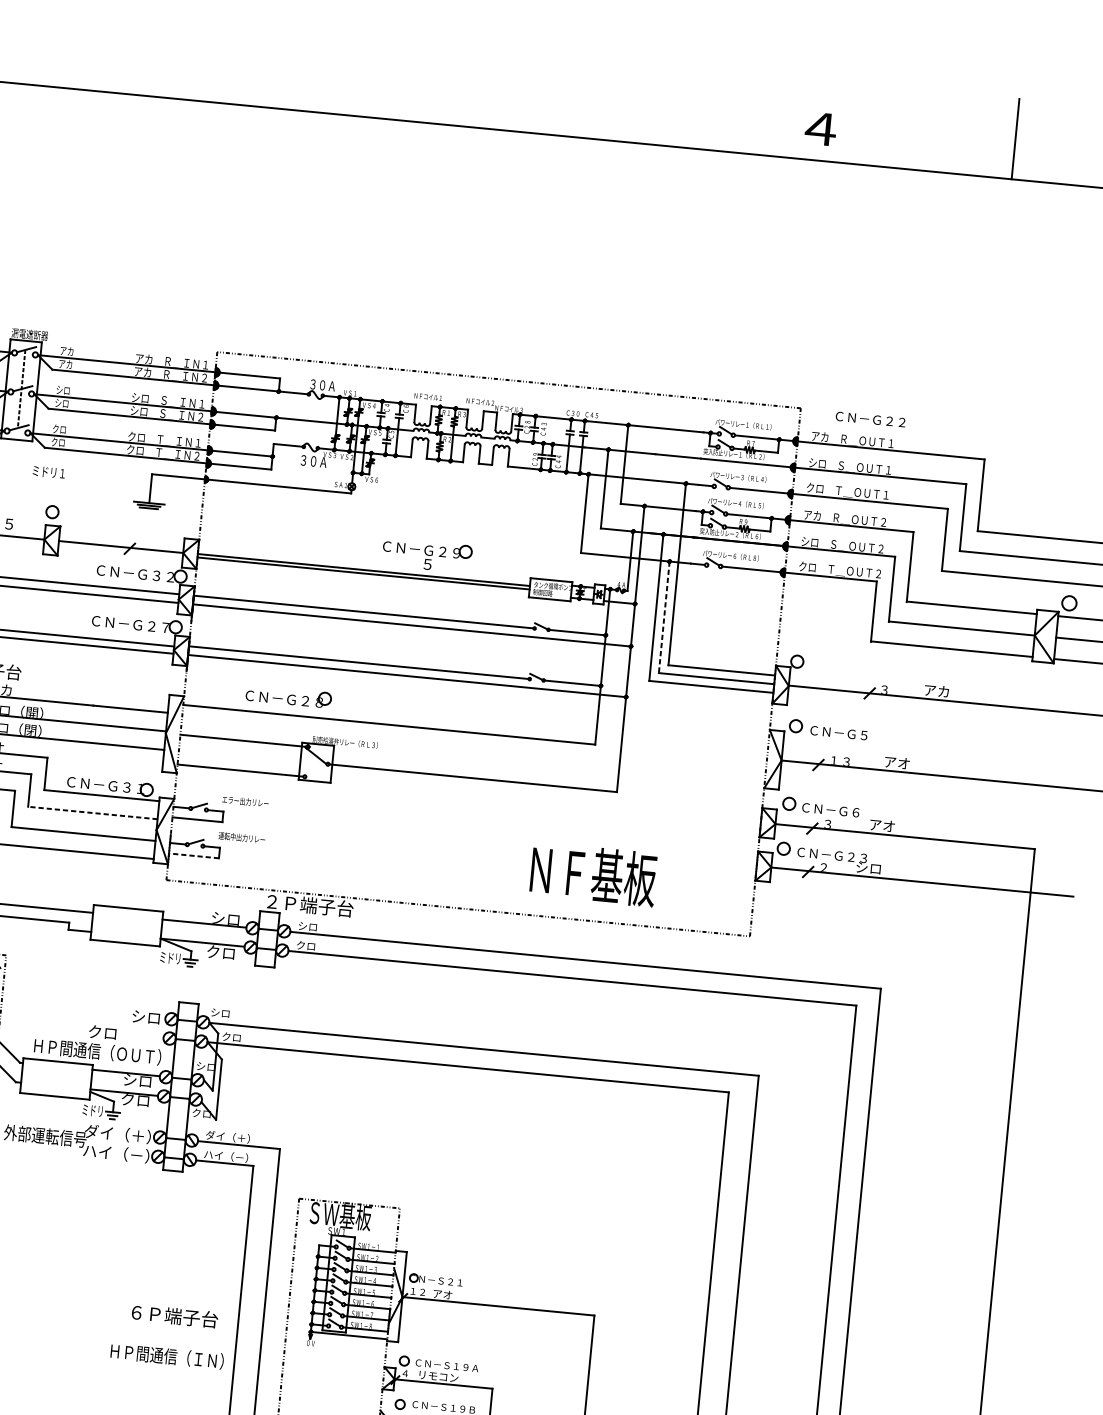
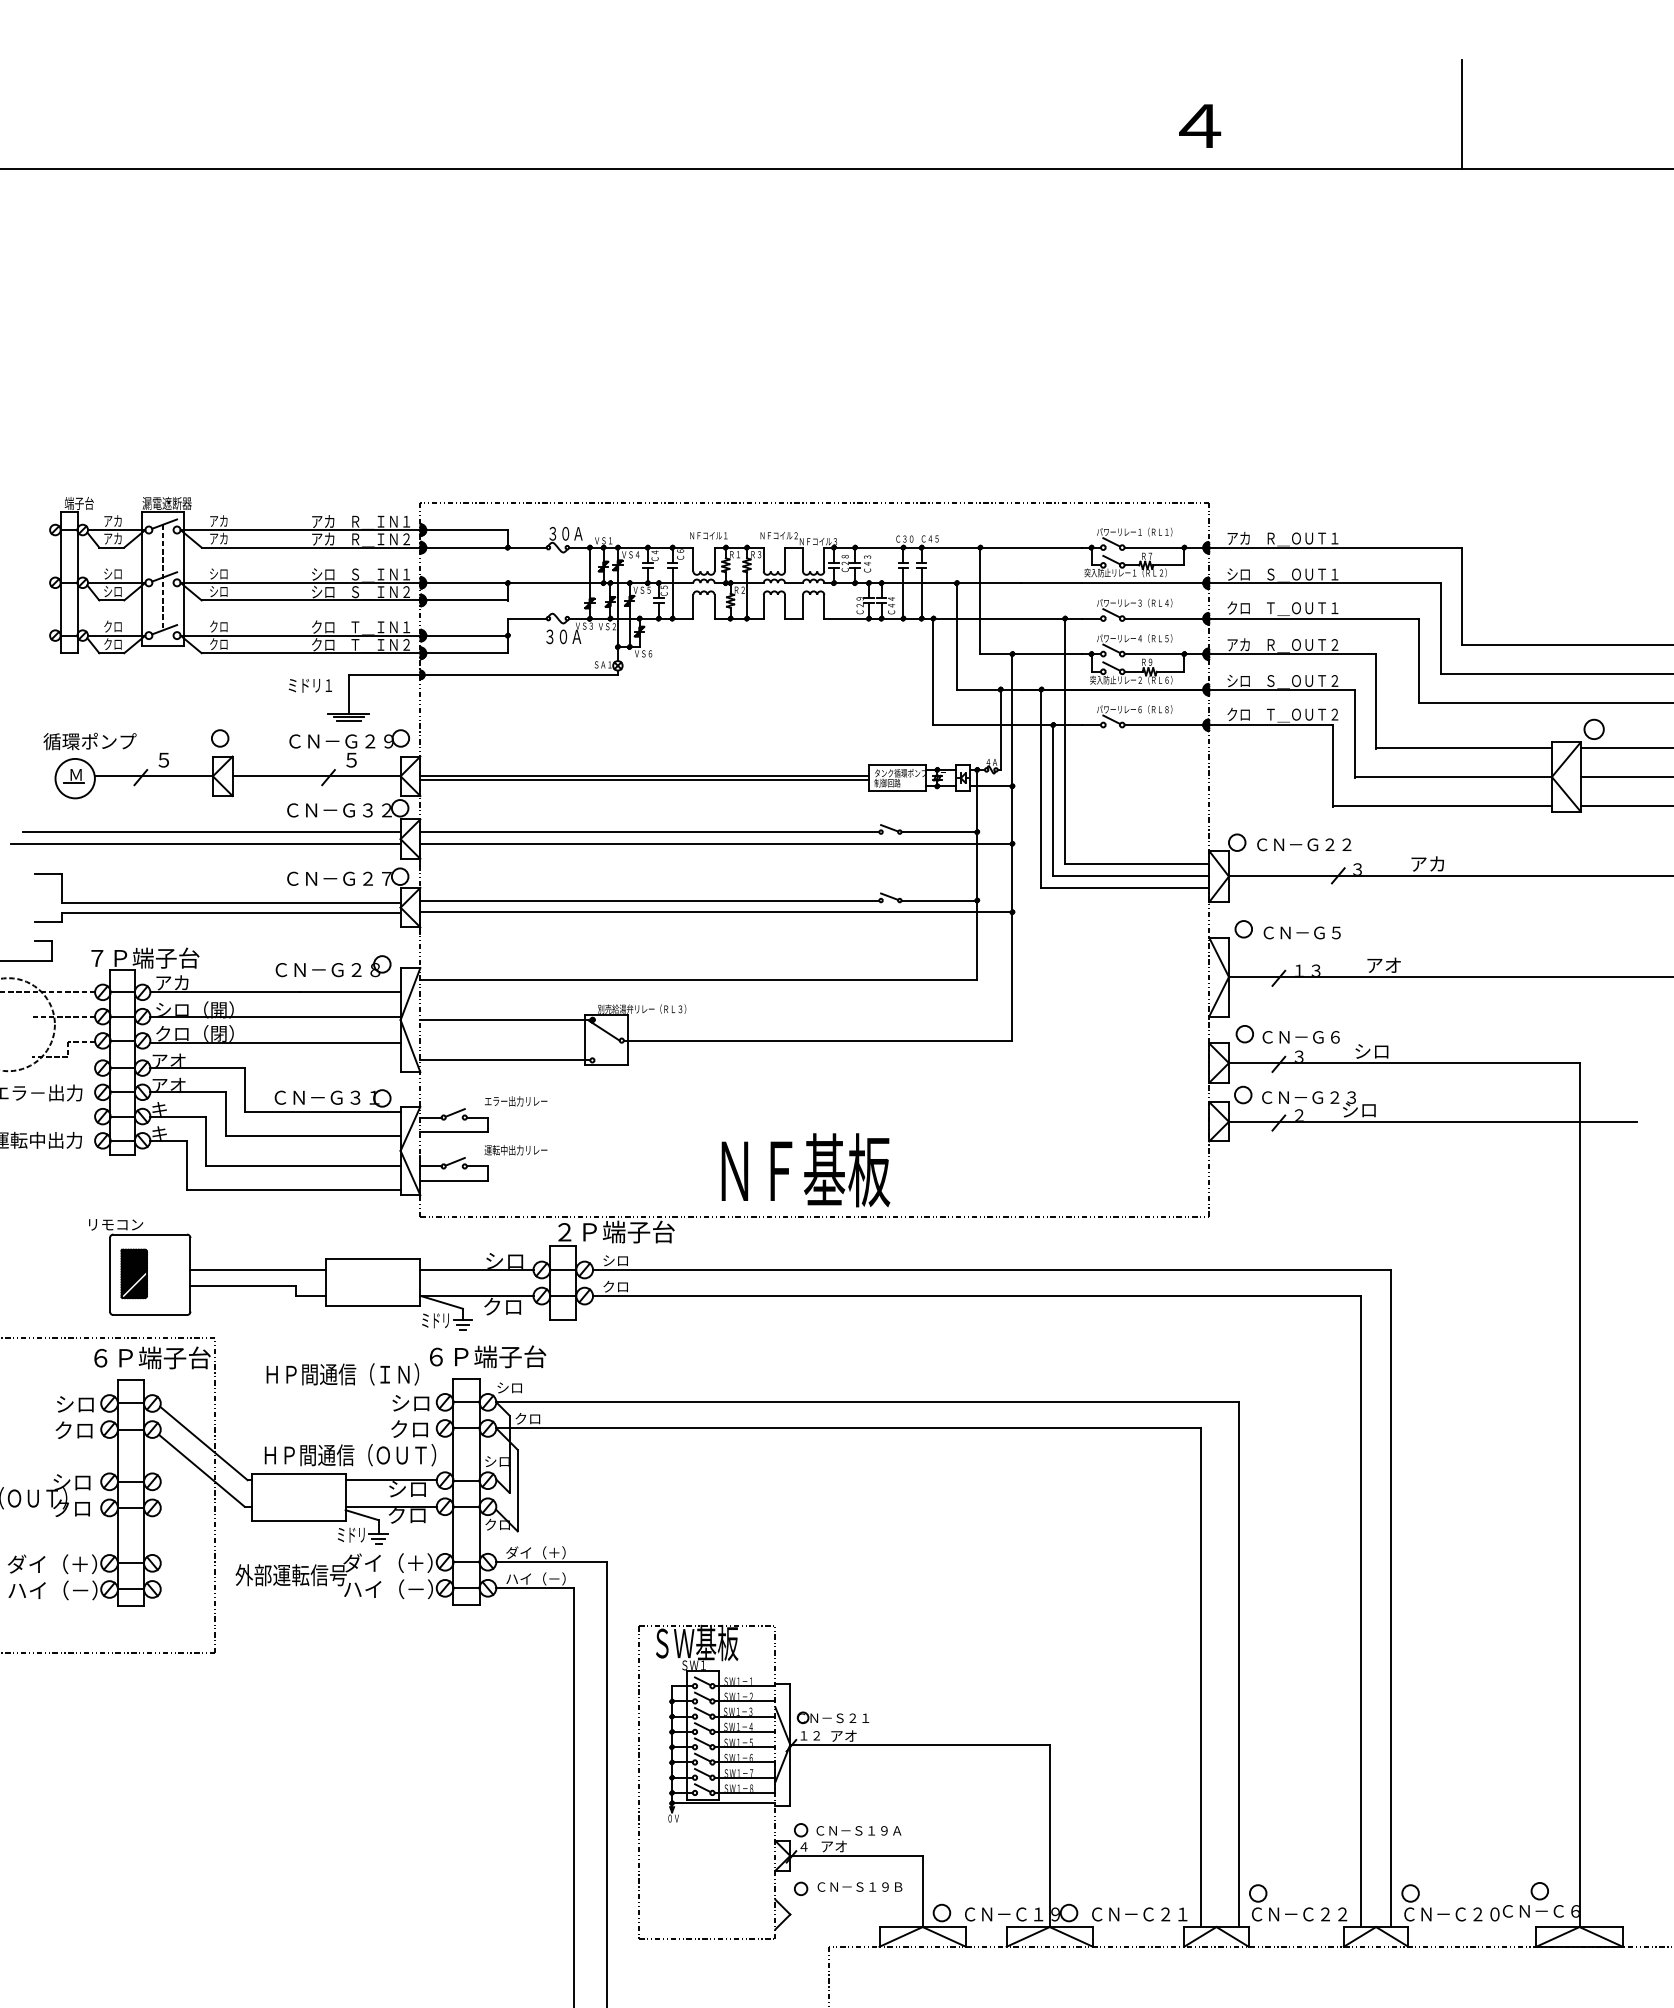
text: (870, 419) -> (1304, 844), moved
text: (48, 472) -> (309, 685), moved
part: (426, 555) -> (349, 748), moved
line: (664, 617) -> (1053, 800), dashed -> solid
part: (288, 696) -> (333, 966), moved
line: (93, 813) -> (313, 1136), dashed -> solid
text: (882, 825) -> (1372, 1050), アオ -> シロ
line: (194, 855) -> (454, 1180), dashed -> solid
text: (593, 874) -> (805, 1170), moved
text: (102, 1032) -> (409, 1428), moved
text: (175, 1316) -> (488, 1356), moved
text: (167, 1356) -> (342, 1374), moved
text: (438, 1376) -> (848, 1846), リモコン -> アオ

